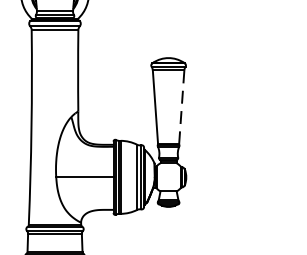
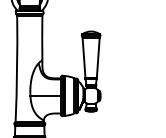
line: (182, 108) -> (98, 58), dashed -> solid

